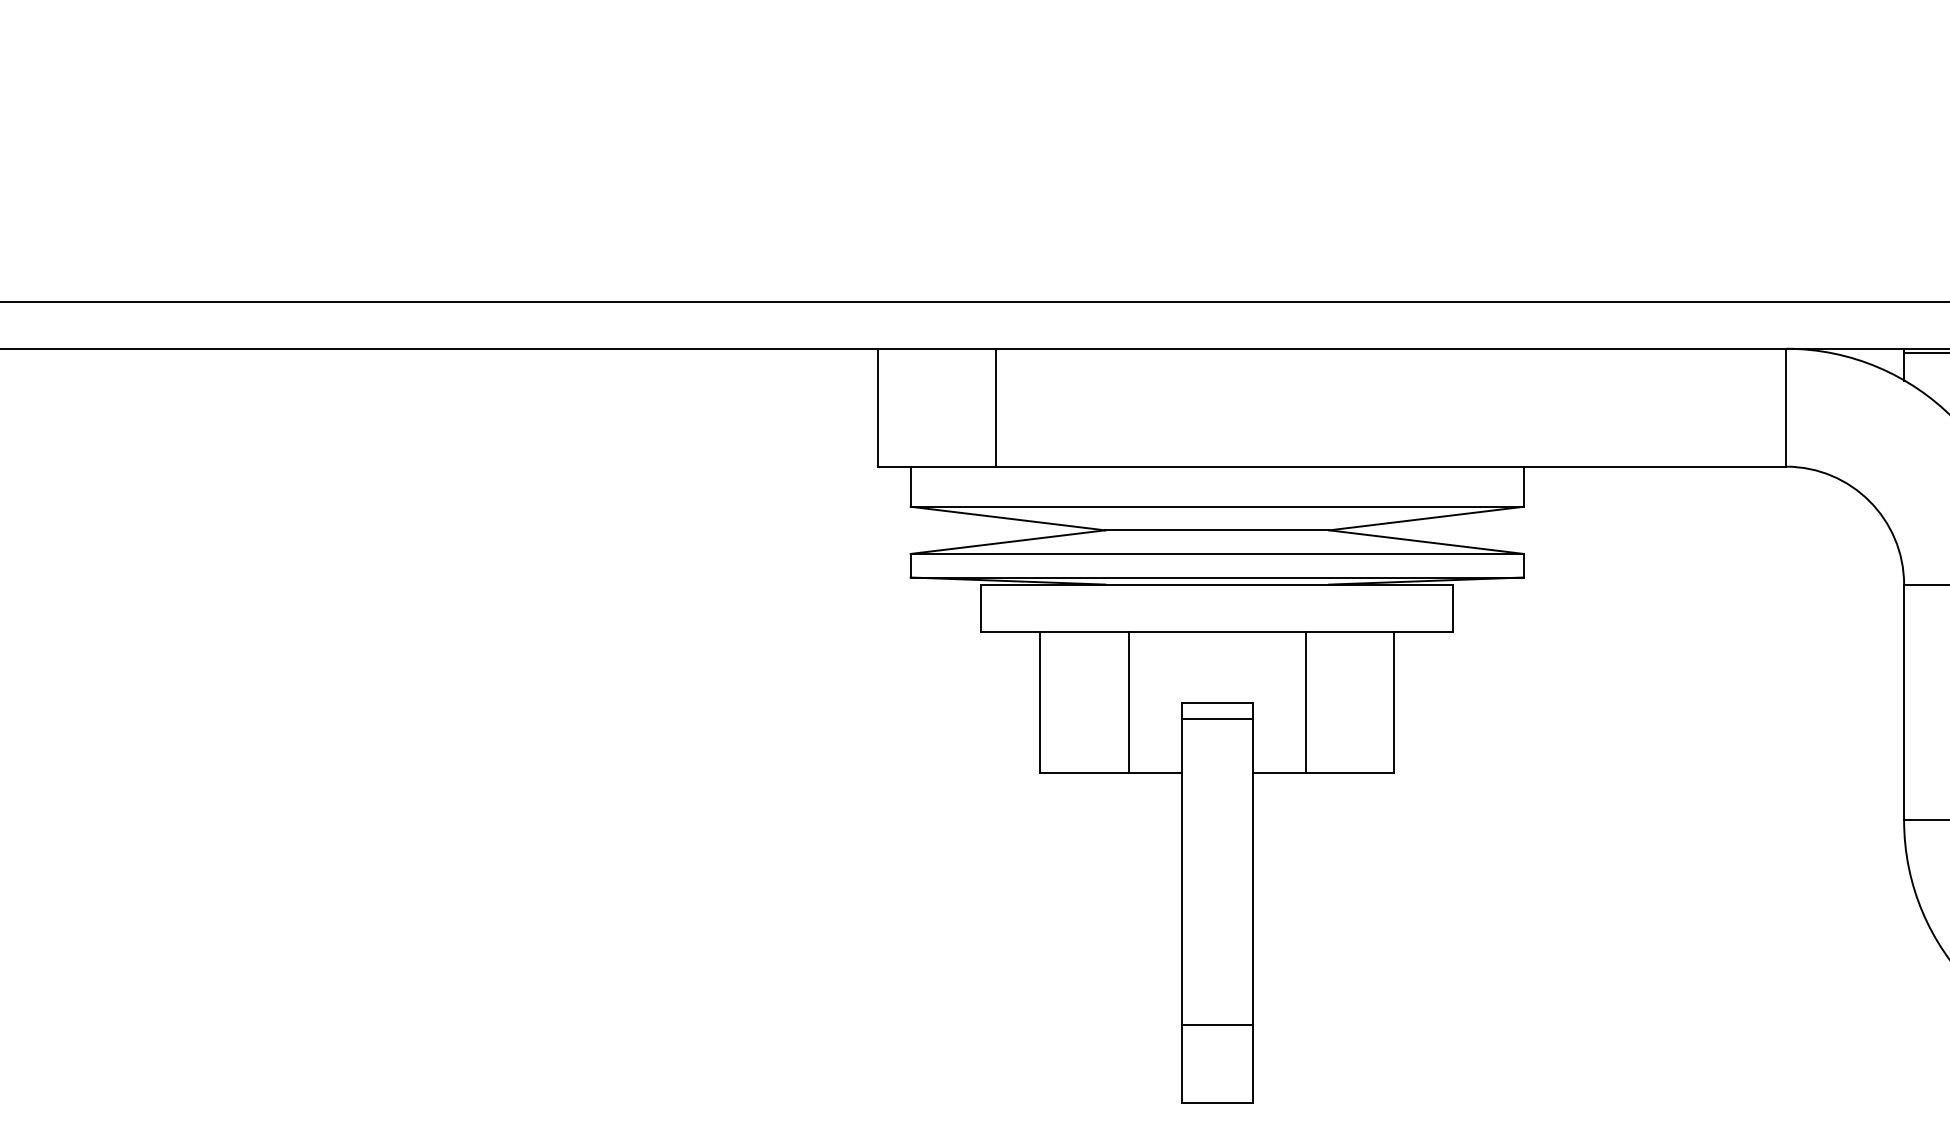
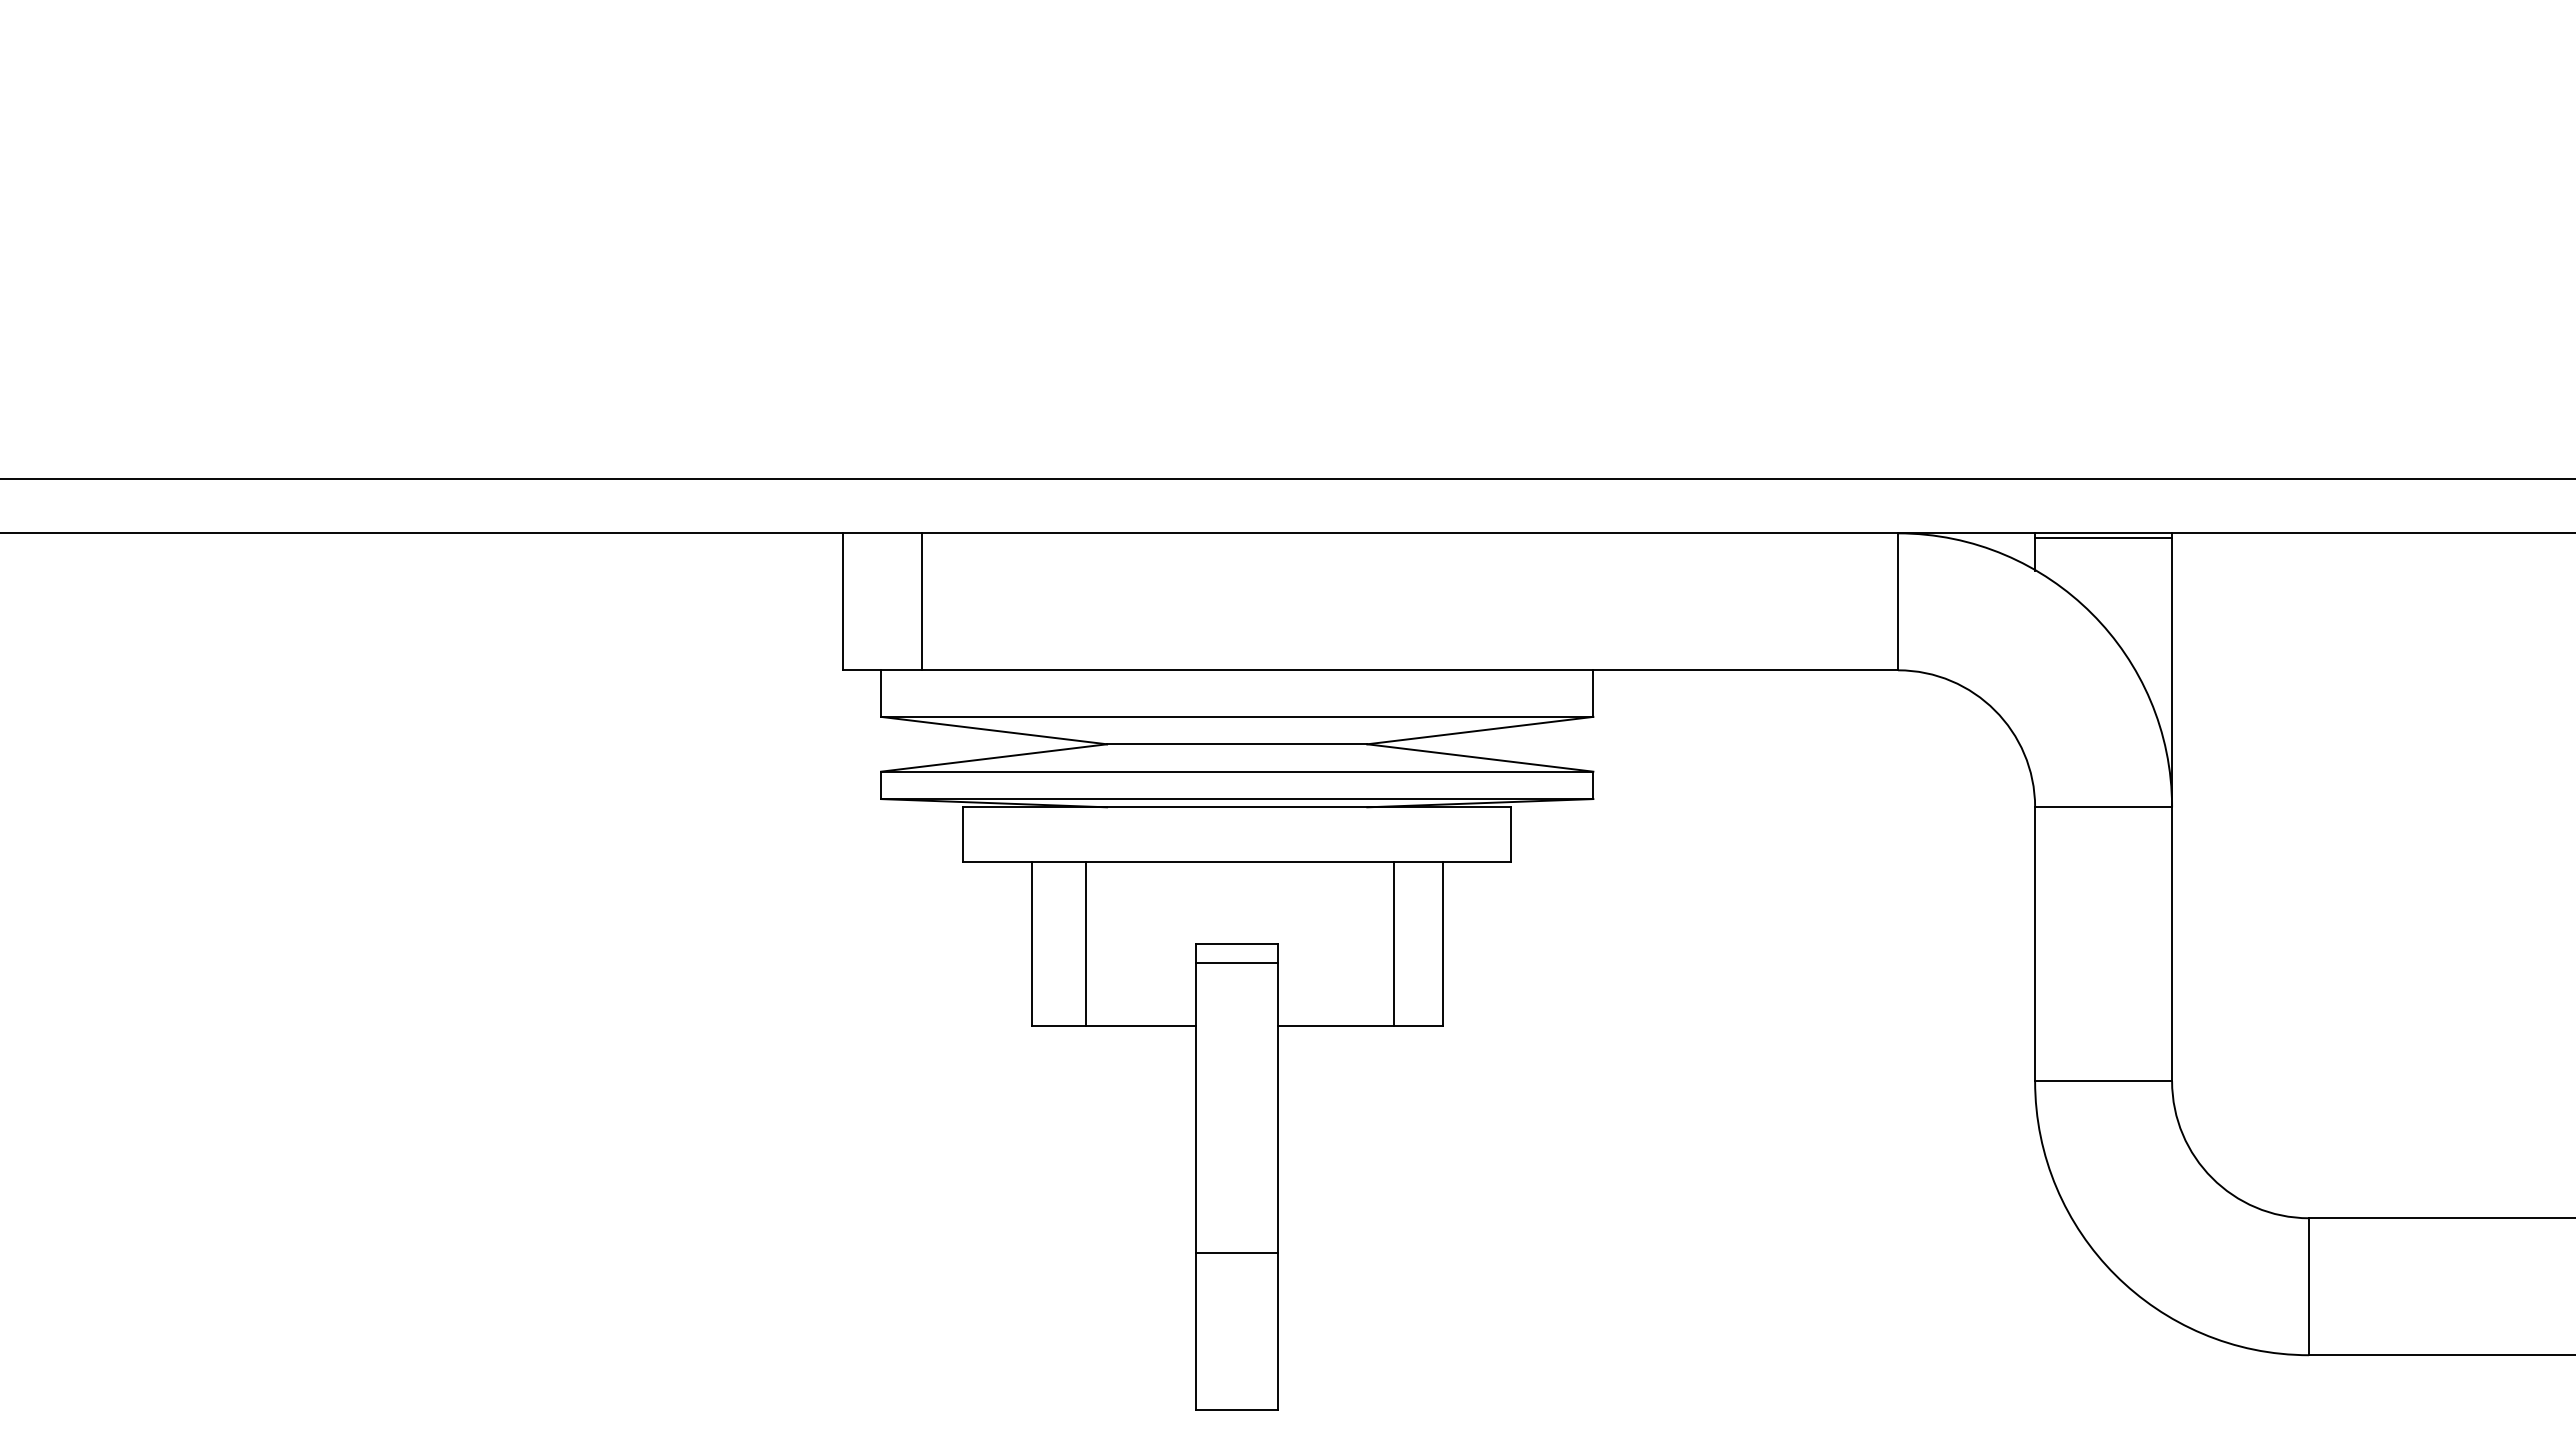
line: (996, 407) -> (922, 601), moved
line: (1128, 702) -> (1086, 944), moved
line: (1306, 702) -> (1394, 944), moved
line: (1217, 1025) -> (1237, 1253), moved

